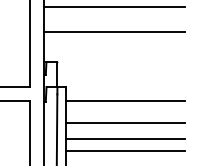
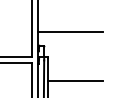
line: (114, 7) -> (70, 20), removed
line: (125, 100) -> (75, 63), removed
line: (125, 122) -> (75, 73), removed
line: (125, 150) -> (75, 86), removed

